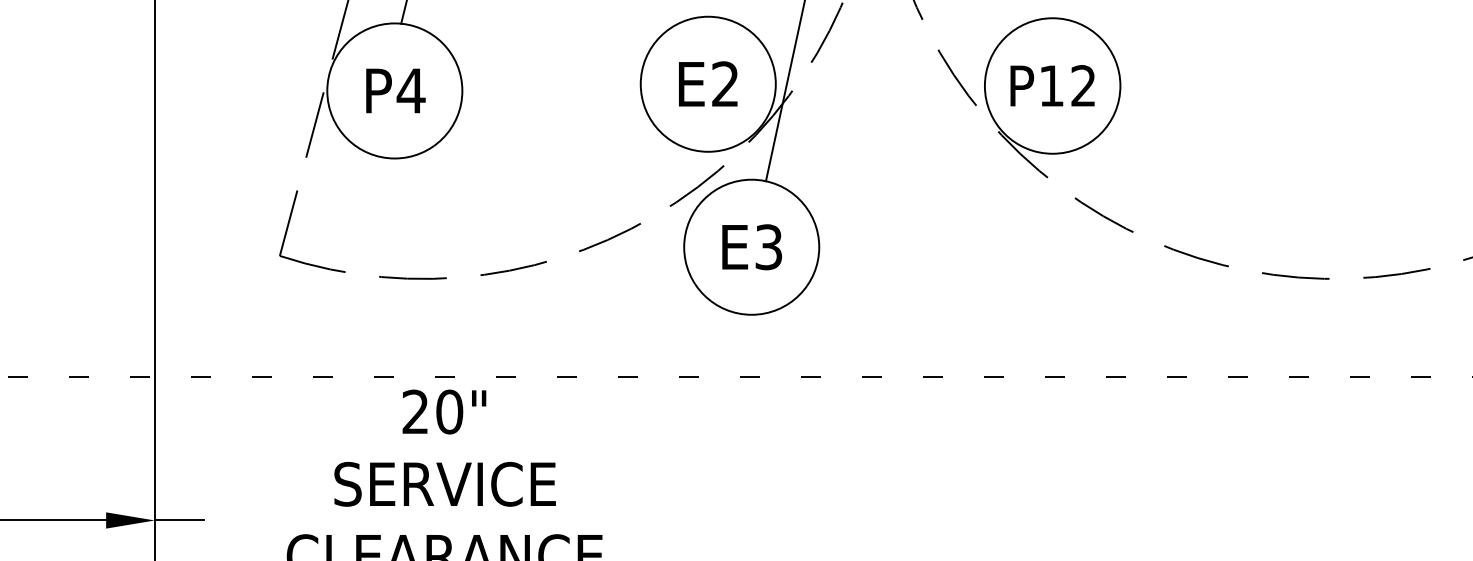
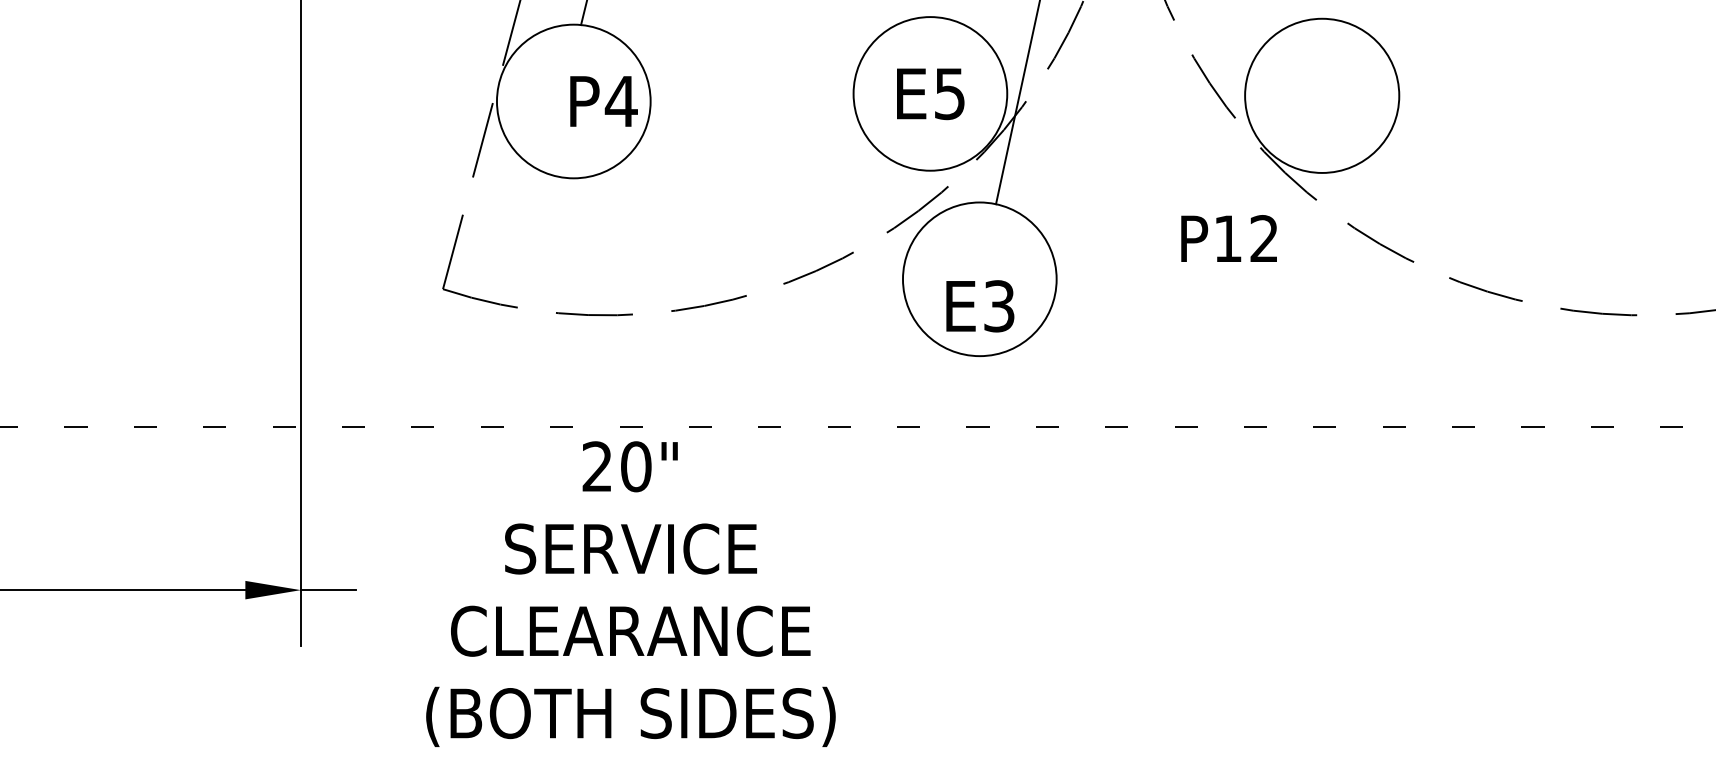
text: (725, 83) -> (949, 93), E2 -> E5
text: (1052, 85) -> (1228, 238), moved
text: (395, 90) -> (603, 101), moved
text: (752, 247) -> (980, 306), moved

